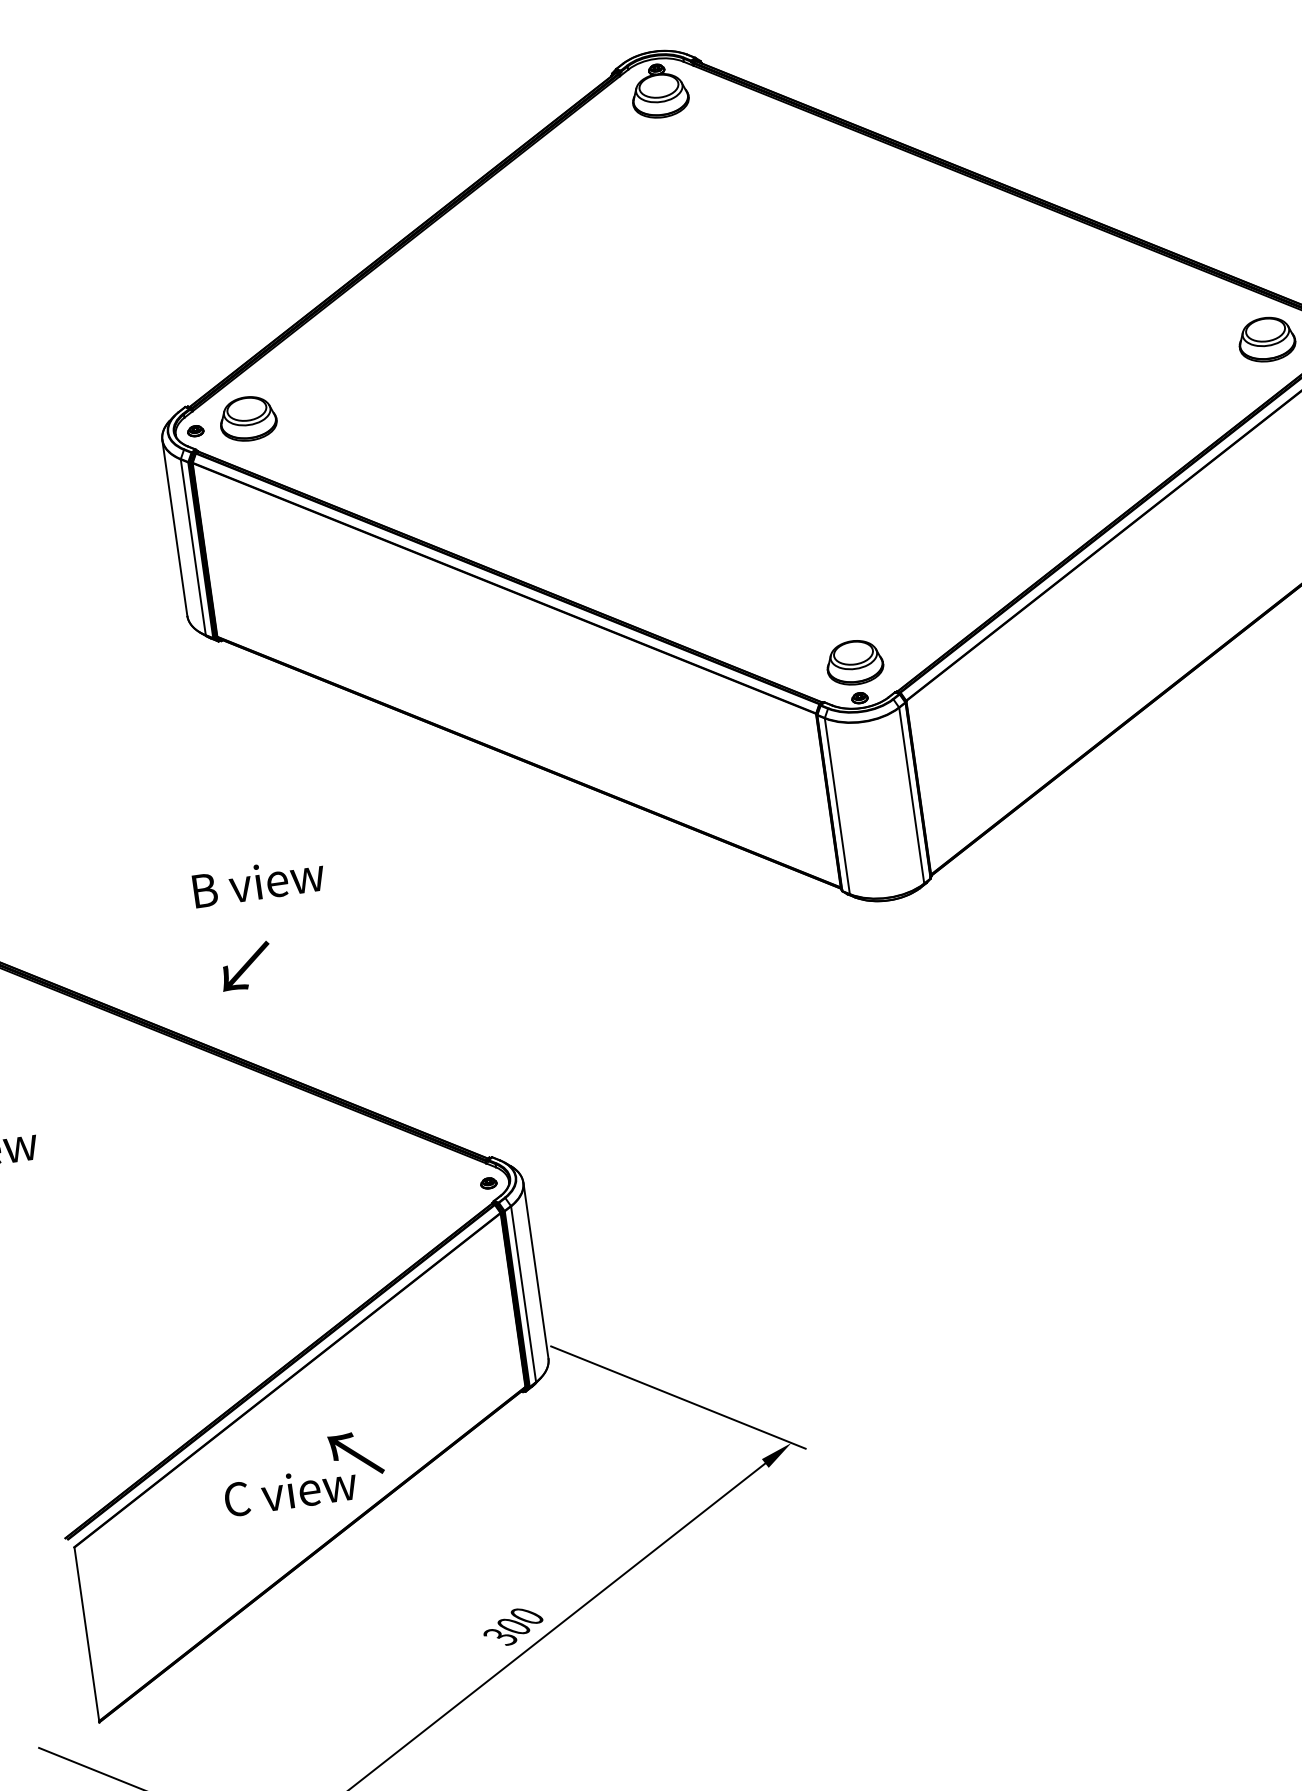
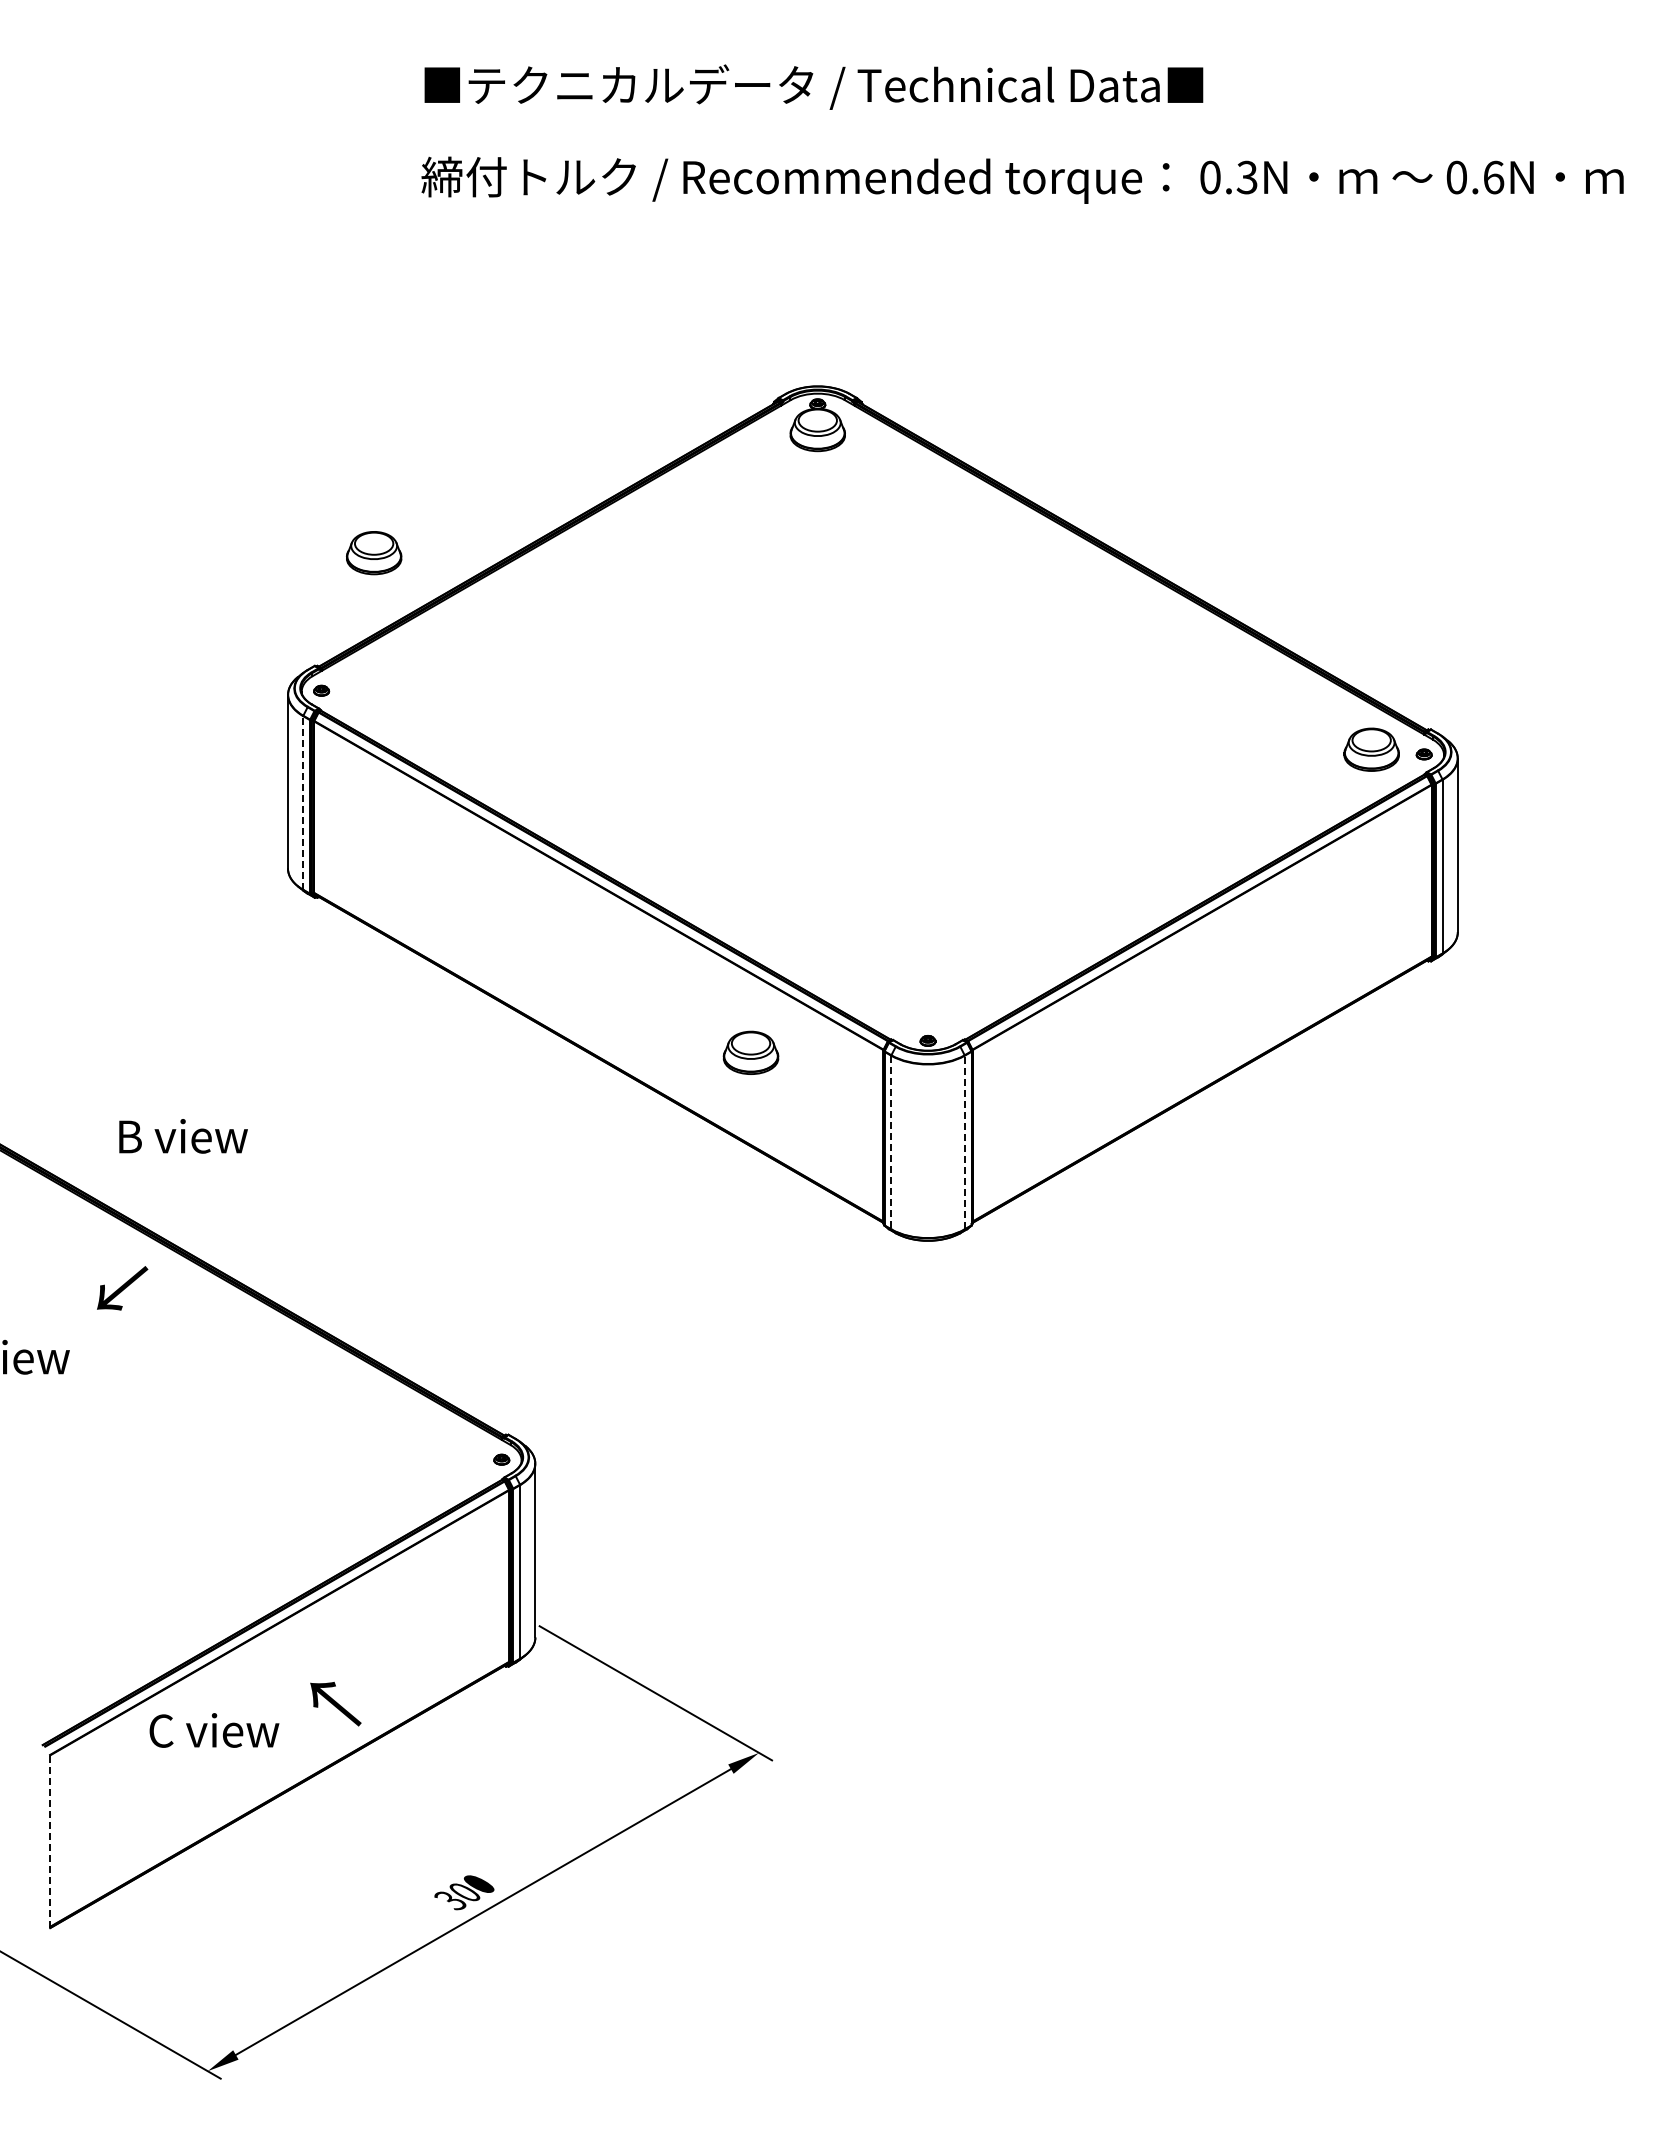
part: (248, 419) -> (374, 553), moved
line: (193, 546) -> (303, 802), solid -> dashed
part: (854, 662) -> (750, 1052), moved
line: (911, 795) -> (964, 1142), solid -> dashed
line: (837, 806) -> (891, 1142), solid -> dashed
text: (258, 882) -> (183, 1136), moved
text: (246, 966) -> (122, 1288), moved
text: (290, 1491) -> (214, 1730), moved
line: (87, 1635) -> (50, 1842), solid -> dashed

